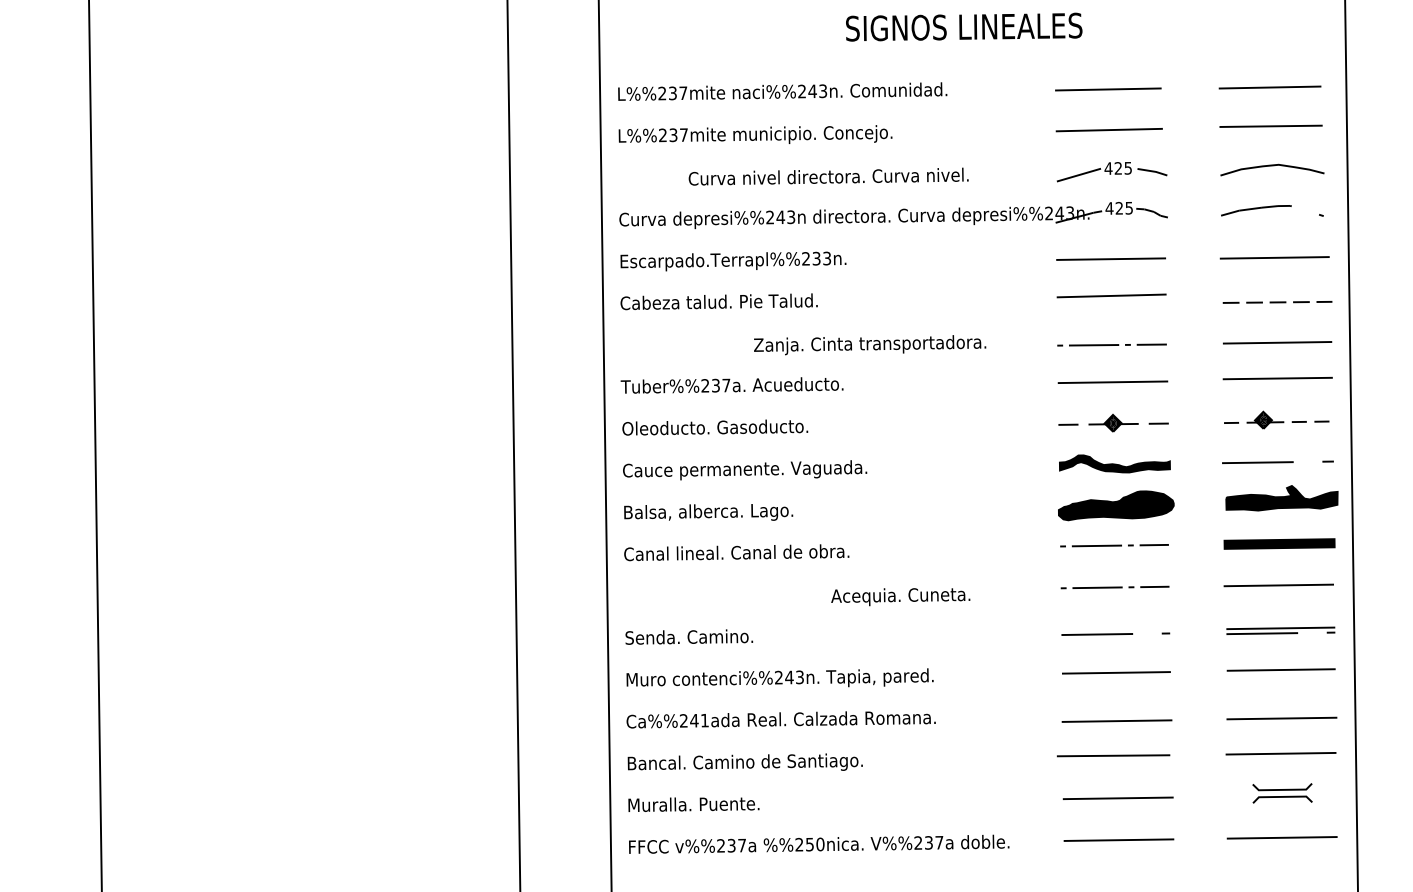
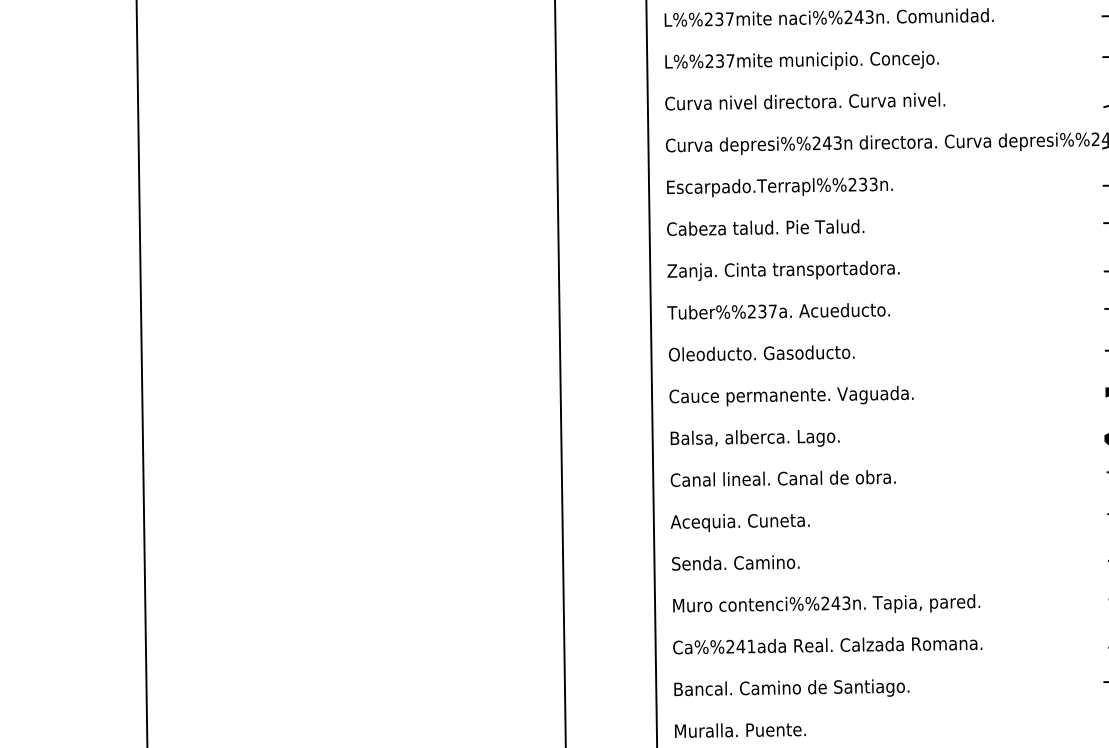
text: (828, 176) -> (805, 101), moved
text: (870, 345) -> (784, 271), moved
text: (900, 597) -> (740, 523), moved

